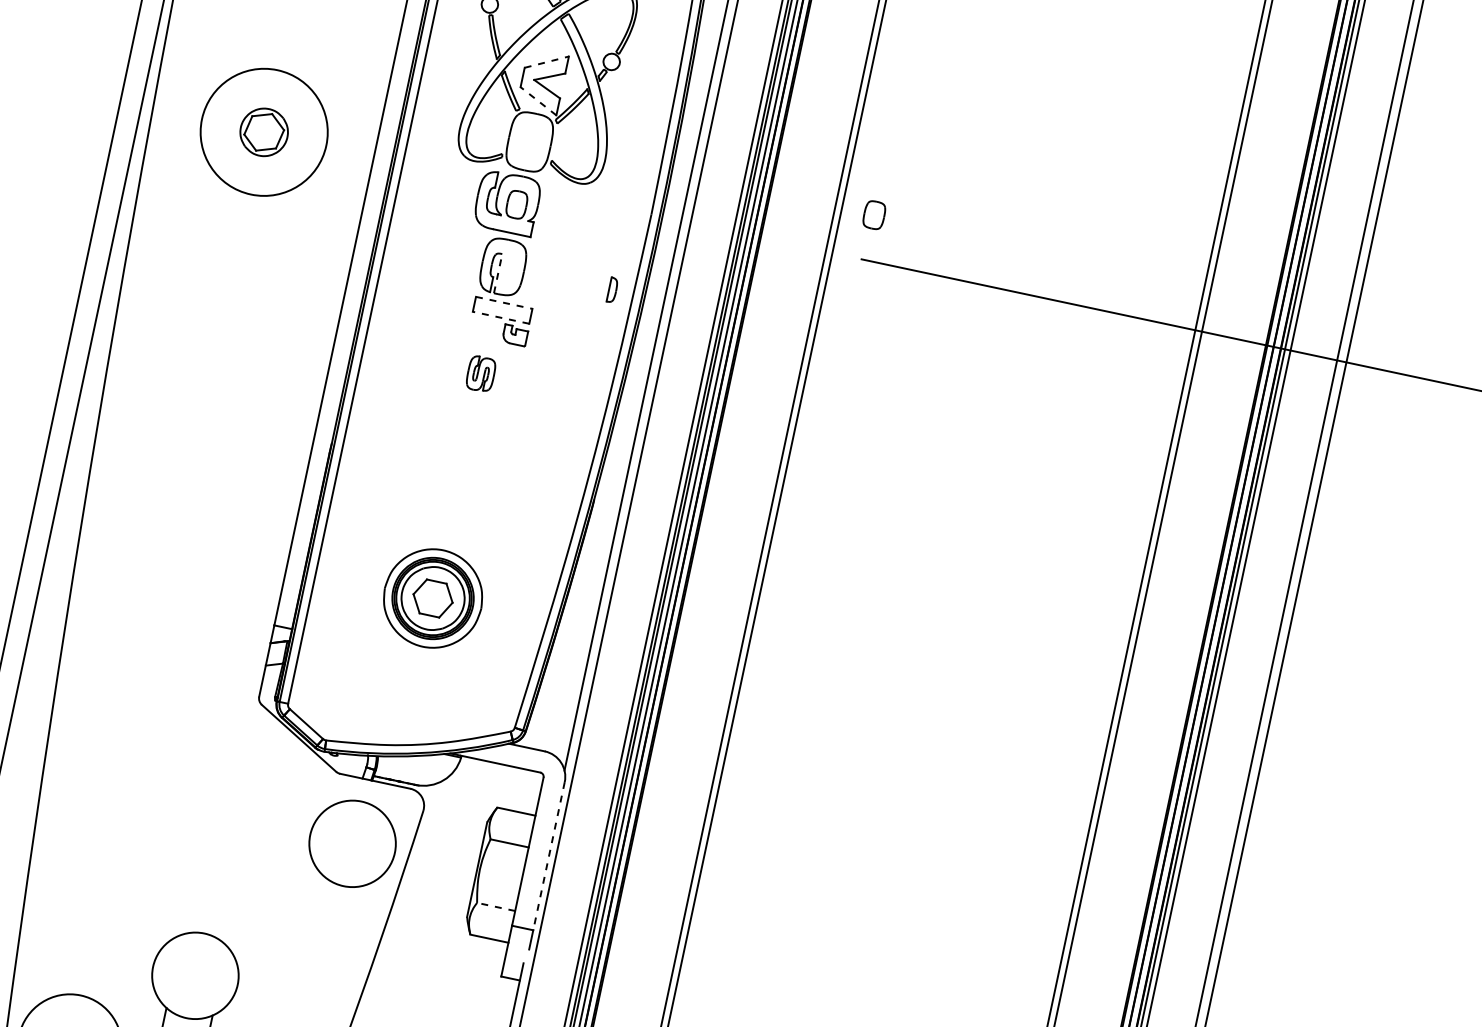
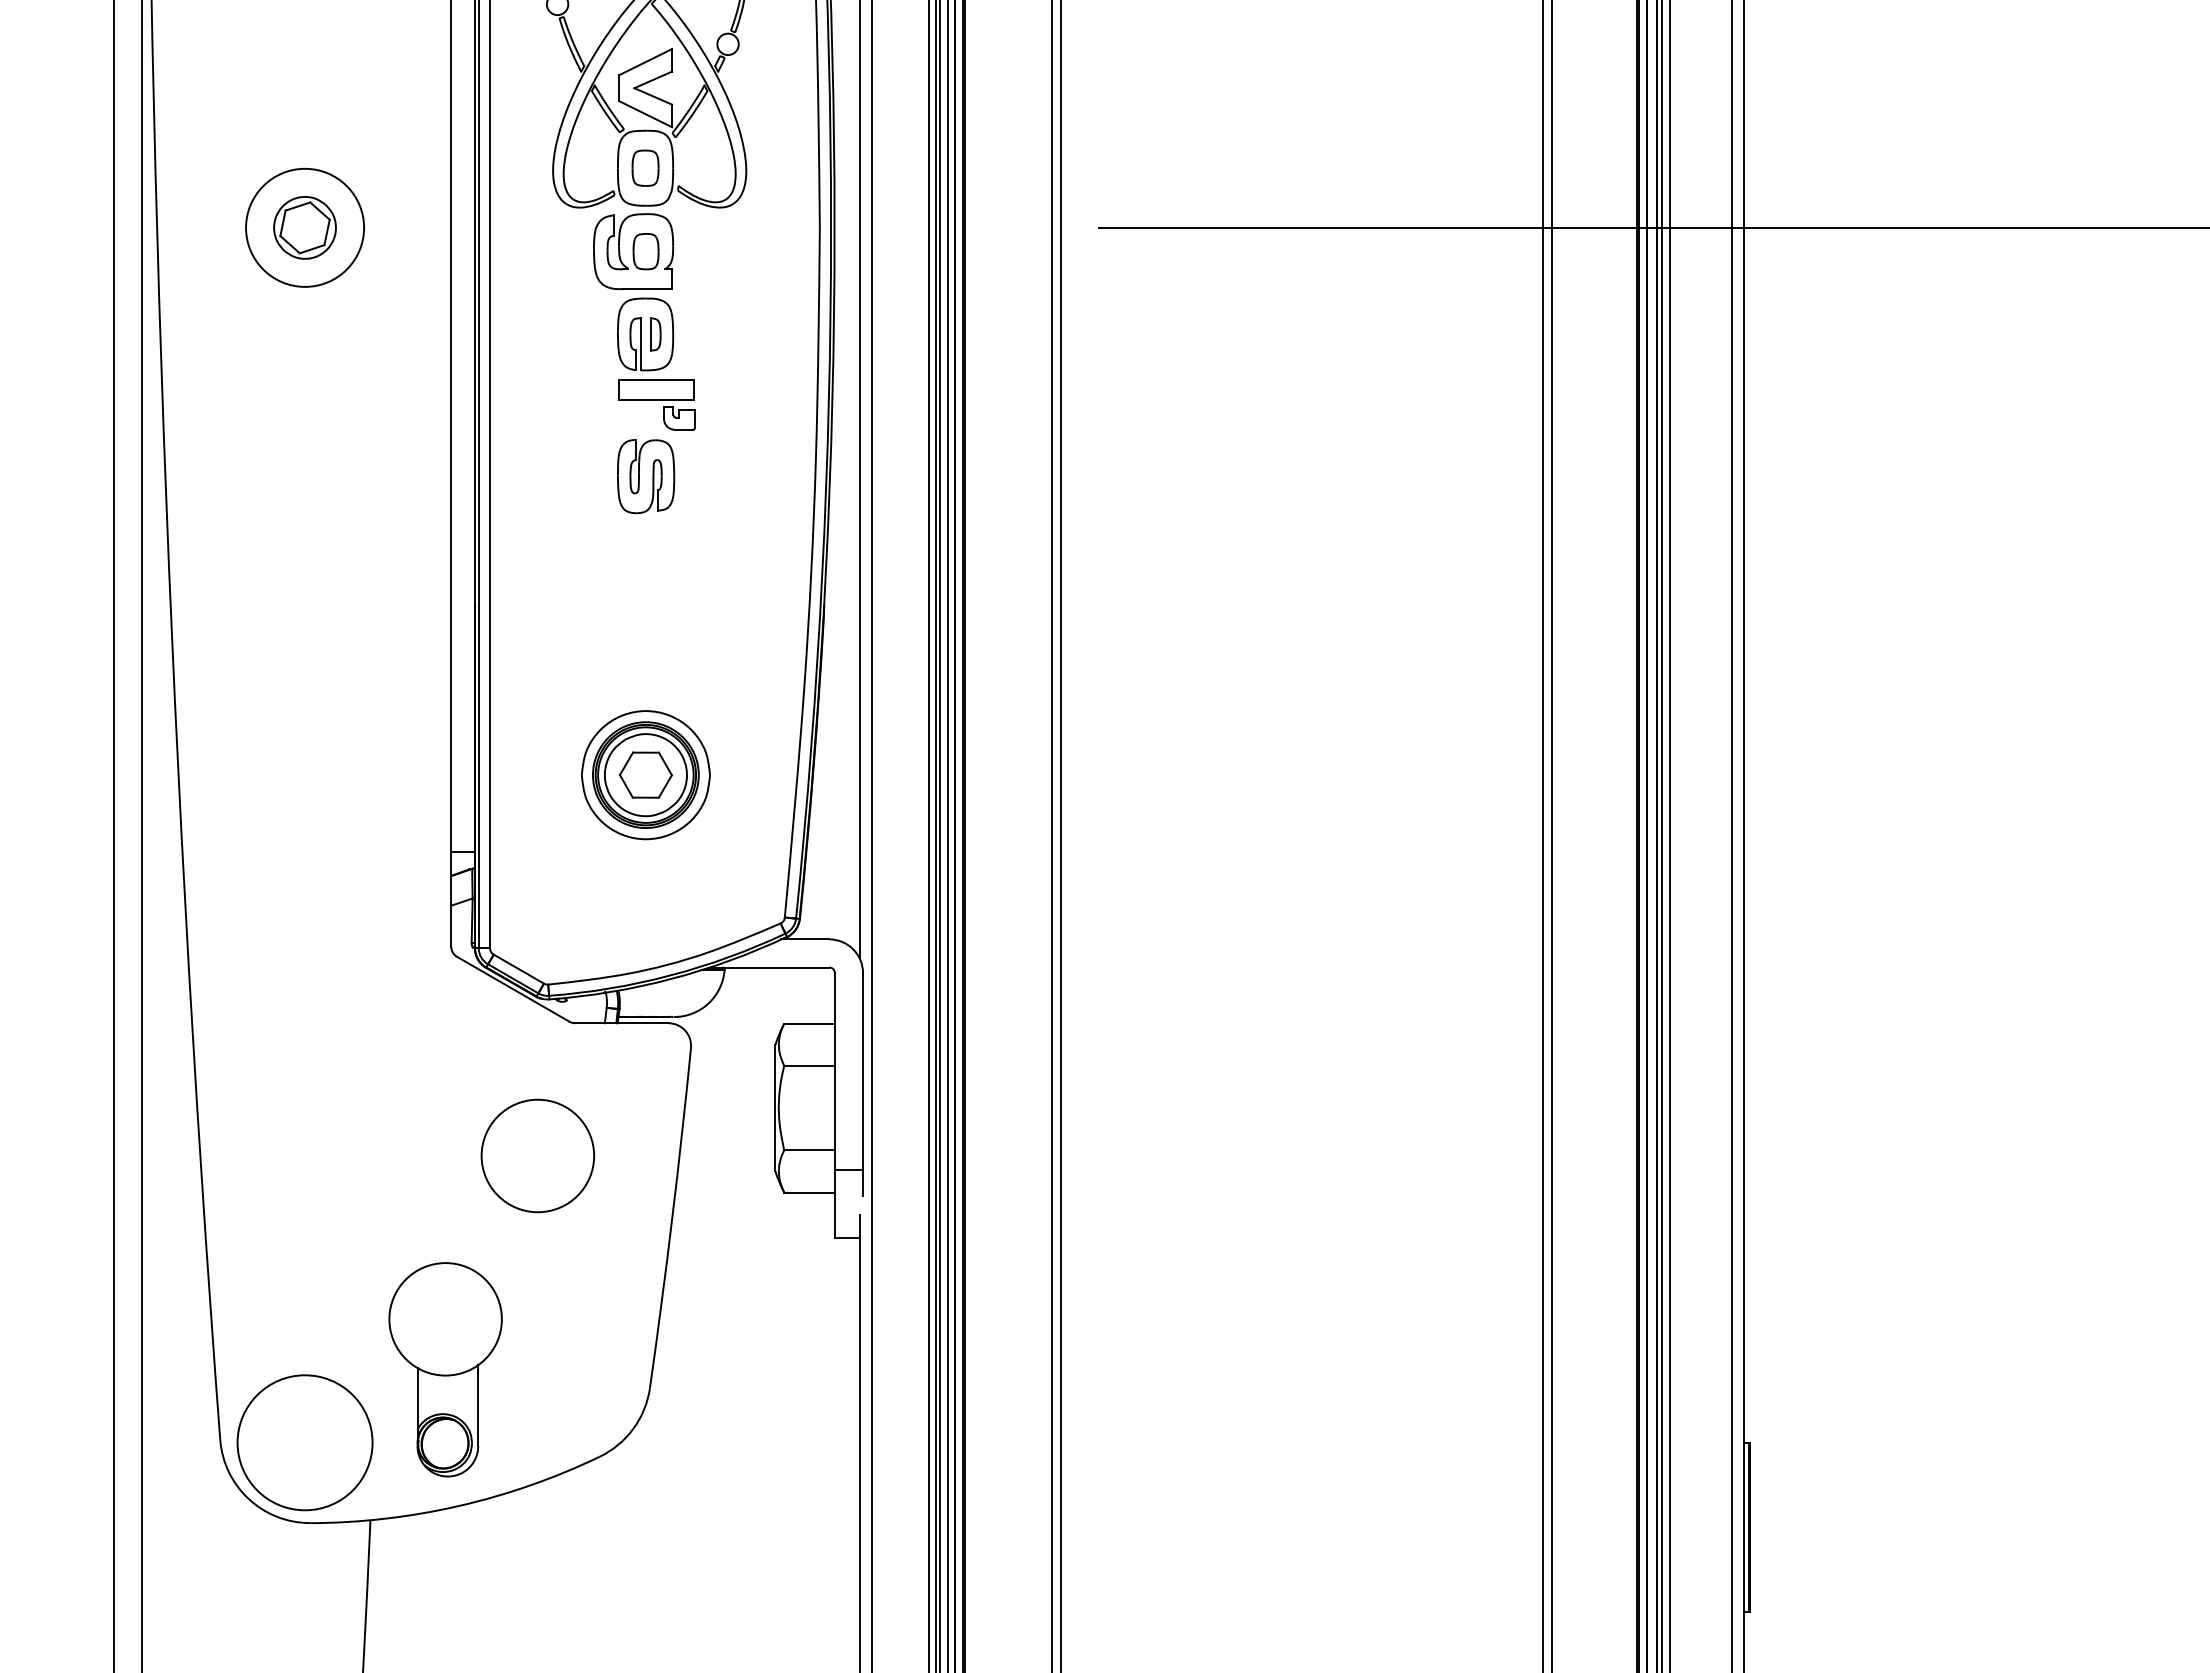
line: (546, 62) -> (645, 62), dashed -> solid
line: (538, 101) -> (645, 114), dashed -> solid
circle: (264, 132) -> (305, 227), size x0.71
part: (874, 214) -> (645, 167), moved
line: (498, 272) -> (640, 343), dashed -> solid
part: (612, 290) -> (655, 334), moved
line: (504, 302) -> (656, 379), dashed -> solid
line: (501, 317) -> (656, 399), dashed -> solid
part: (481, 373) -> (646, 476), size x1.67
circle: (352, 843) -> (537, 1155), moved
line: (549, 856) -> (863, 1072), dashed -> solid
line: (496, 907) -> (809, 1150), dashed -> solid

